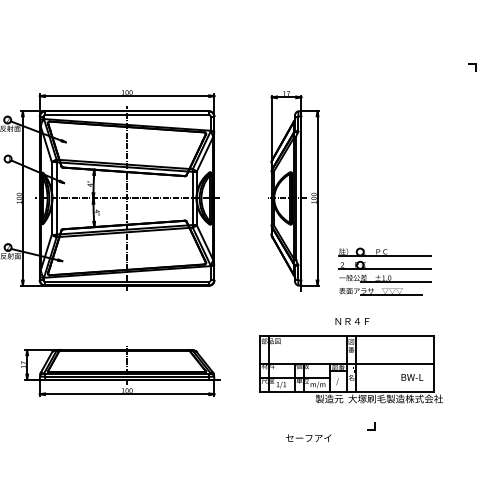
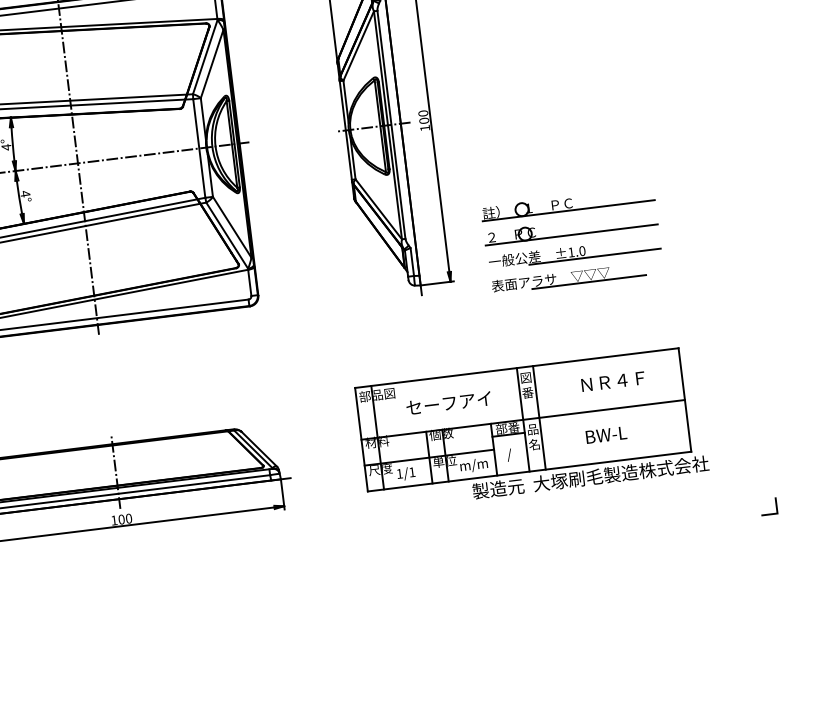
text: (352, 321) -> (613, 381), moved
text: (412, 377) -> (606, 435), moved
line: (374, 426) -> (775, 506), moved
text: (308, 437) -> (448, 401), moved

